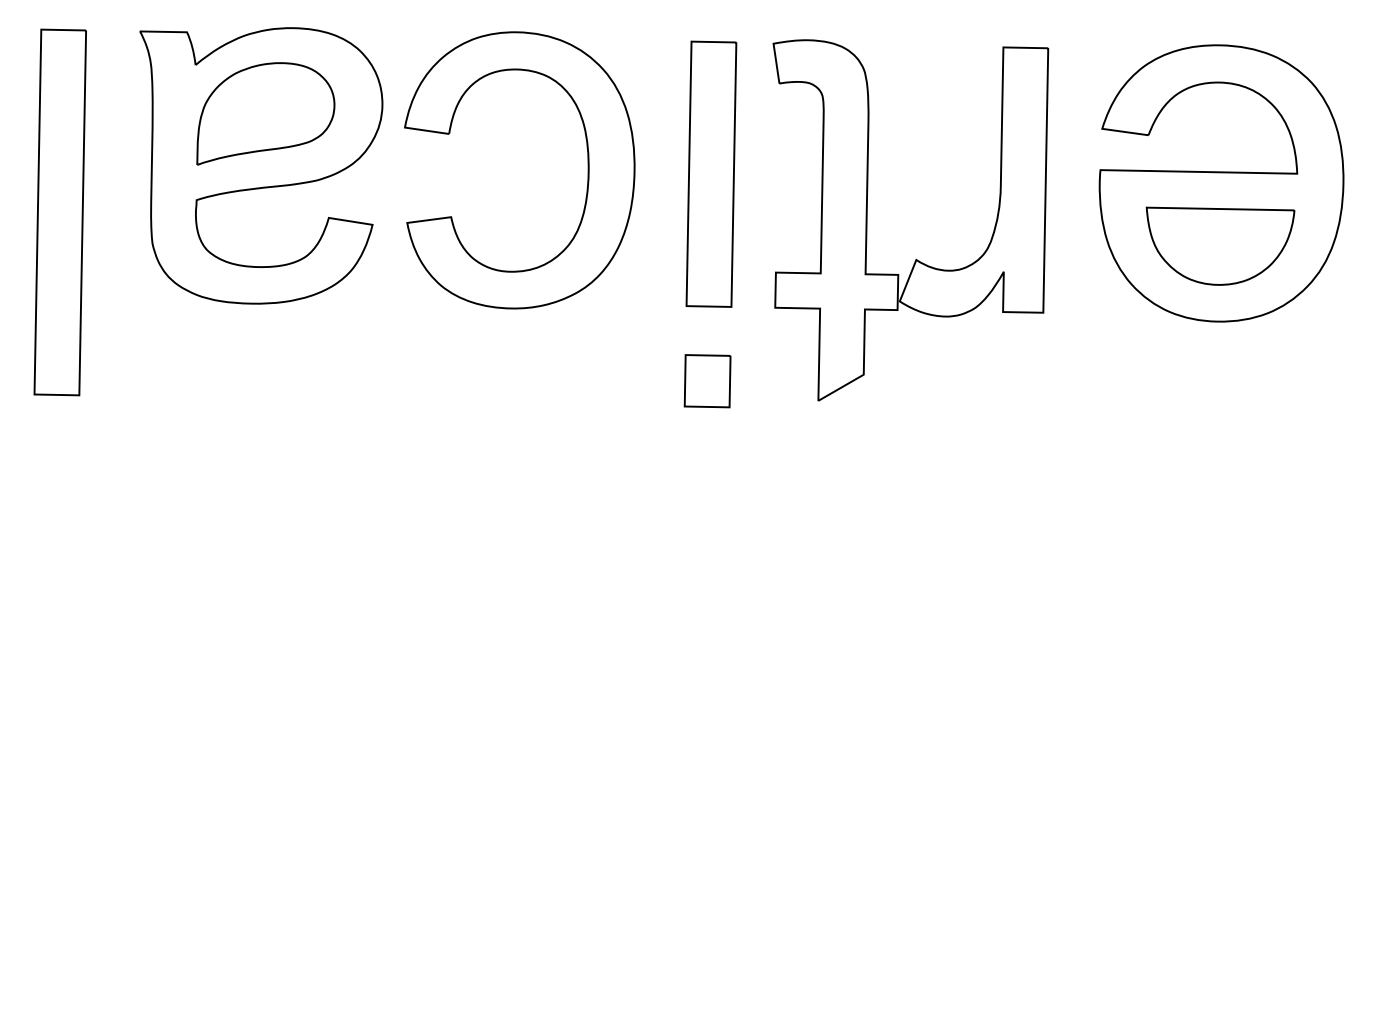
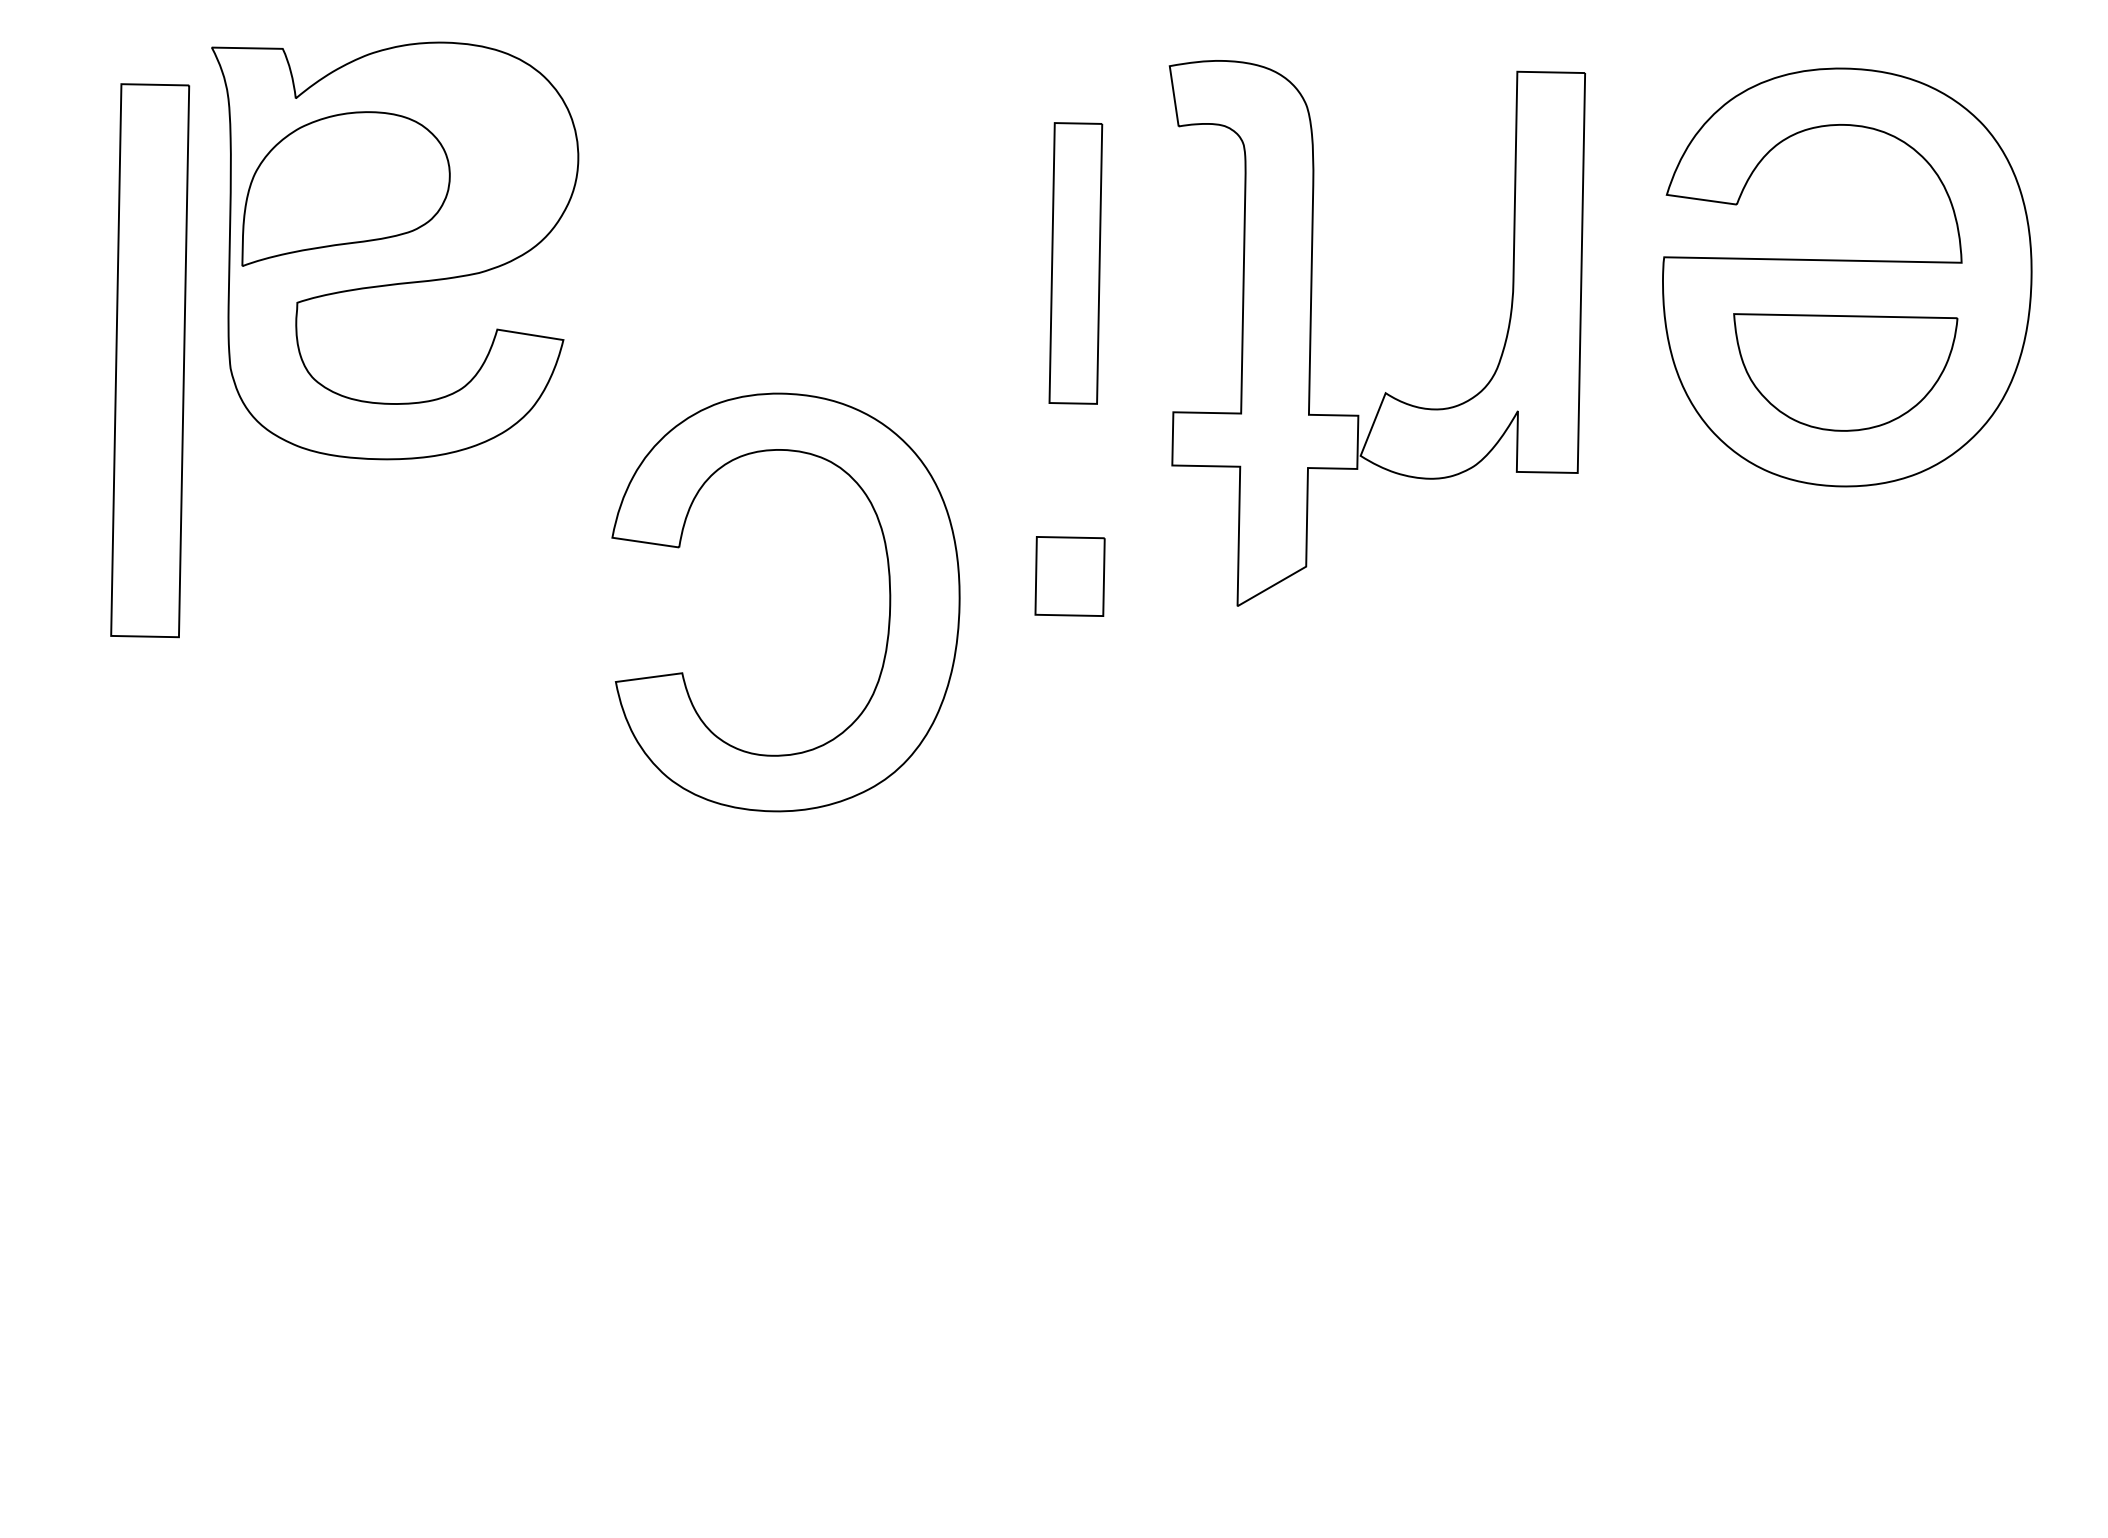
part: (265, 113) -> (345, 188), moved
part: (587, 170) -> (888, 602), moved
part: (711, 173) -> (1075, 262), size x0.7
part: (59, 212) -> (148, 360), moved

